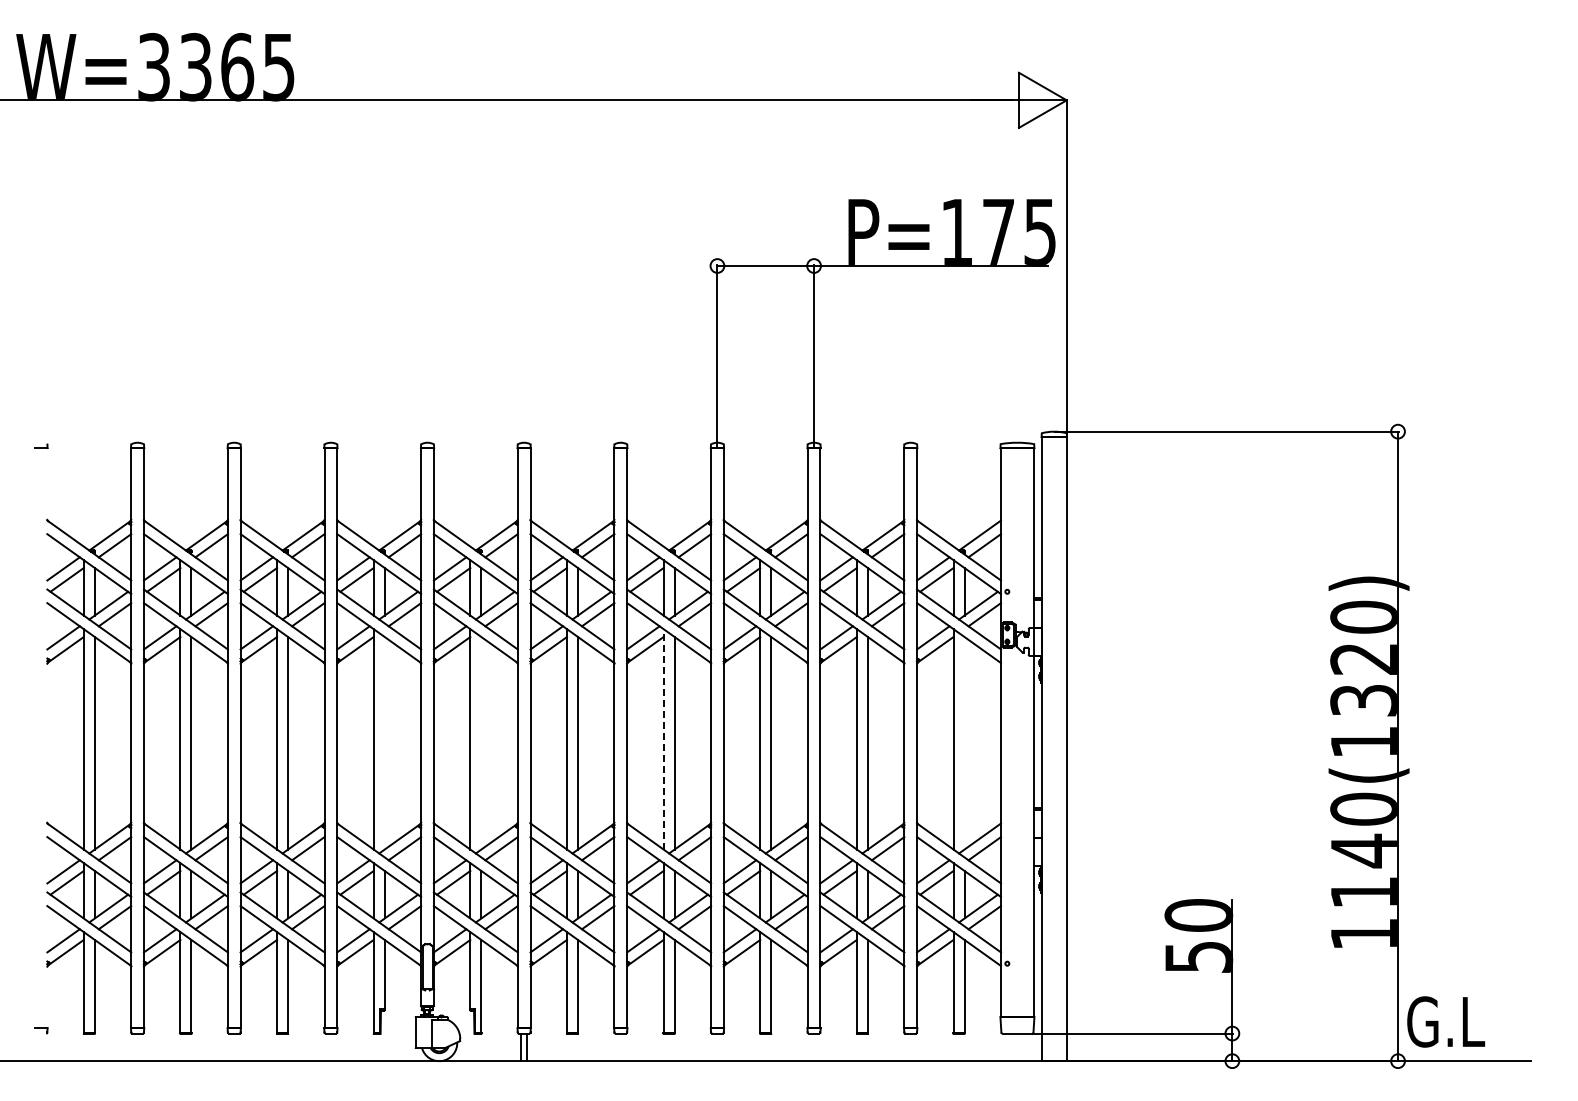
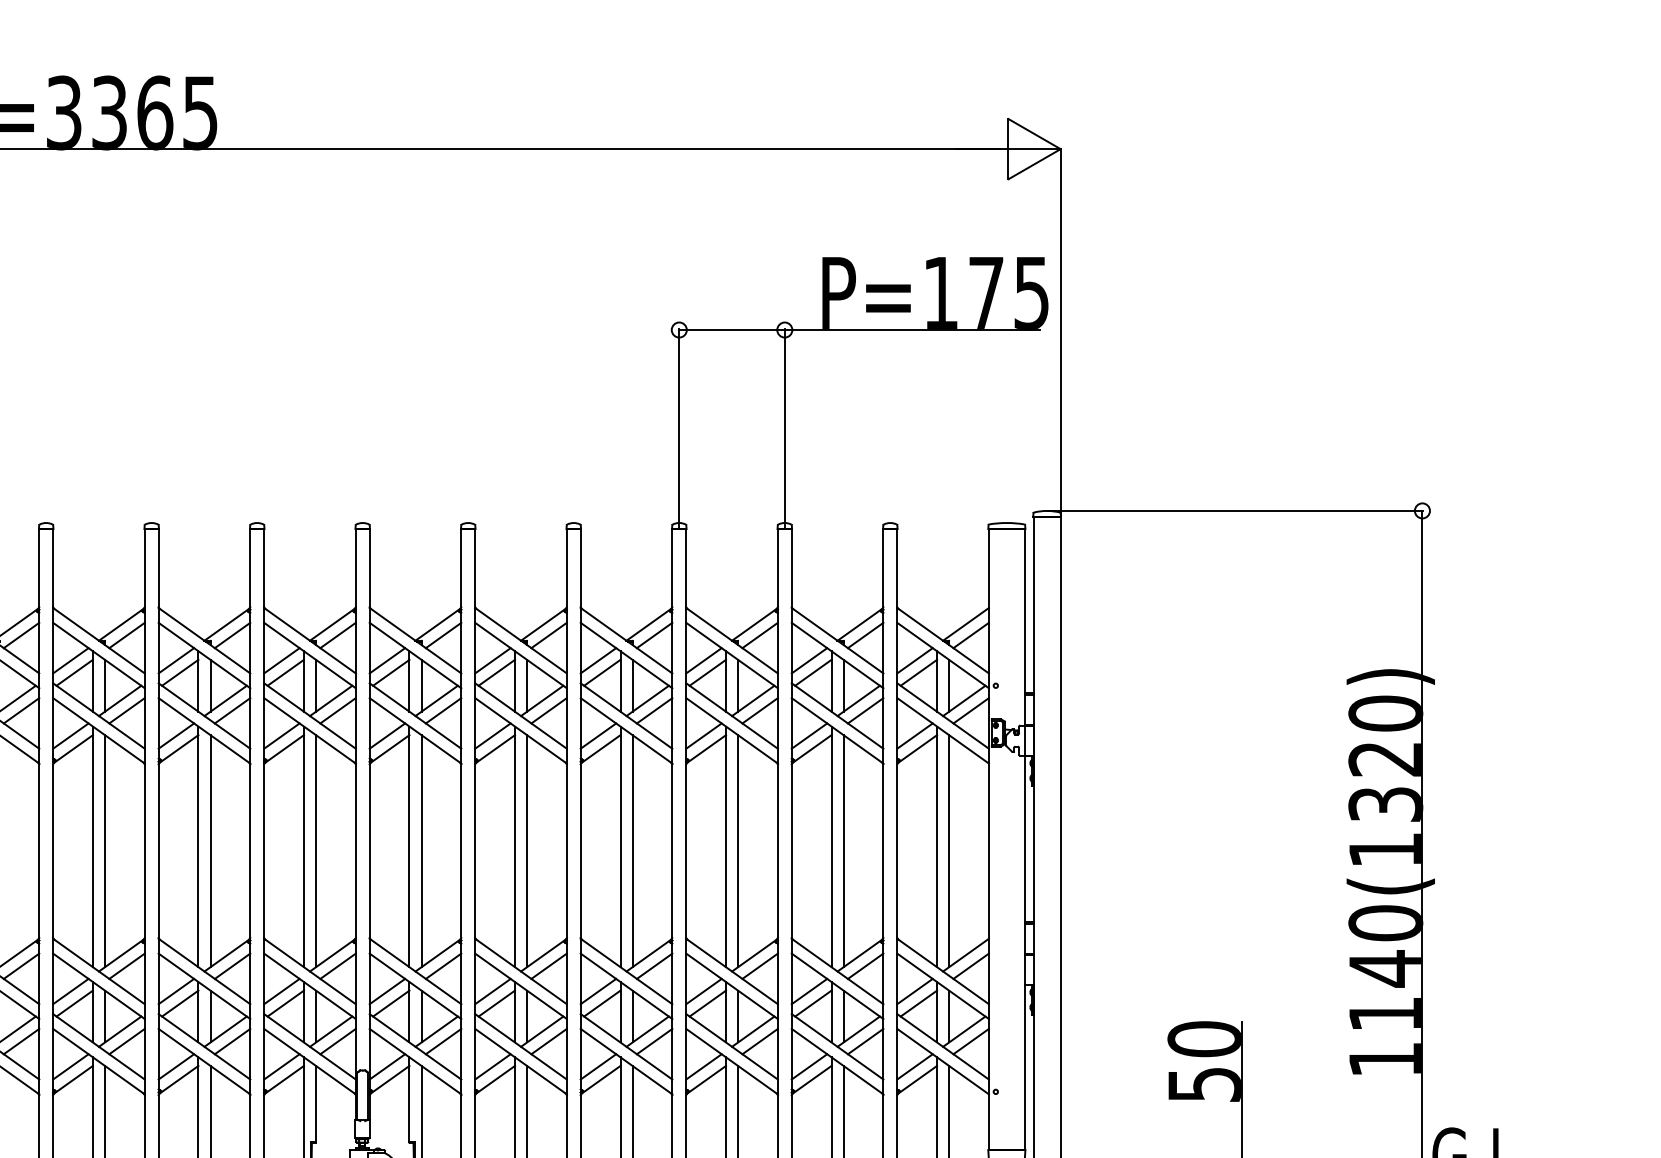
line: (663, 738) -> (620, 845), dashed -> solid
line: (384, 743) -> (315, 851), added
line: (481, 743) -> (421, 851), added
line: (964, 743) -> (949, 851), added

